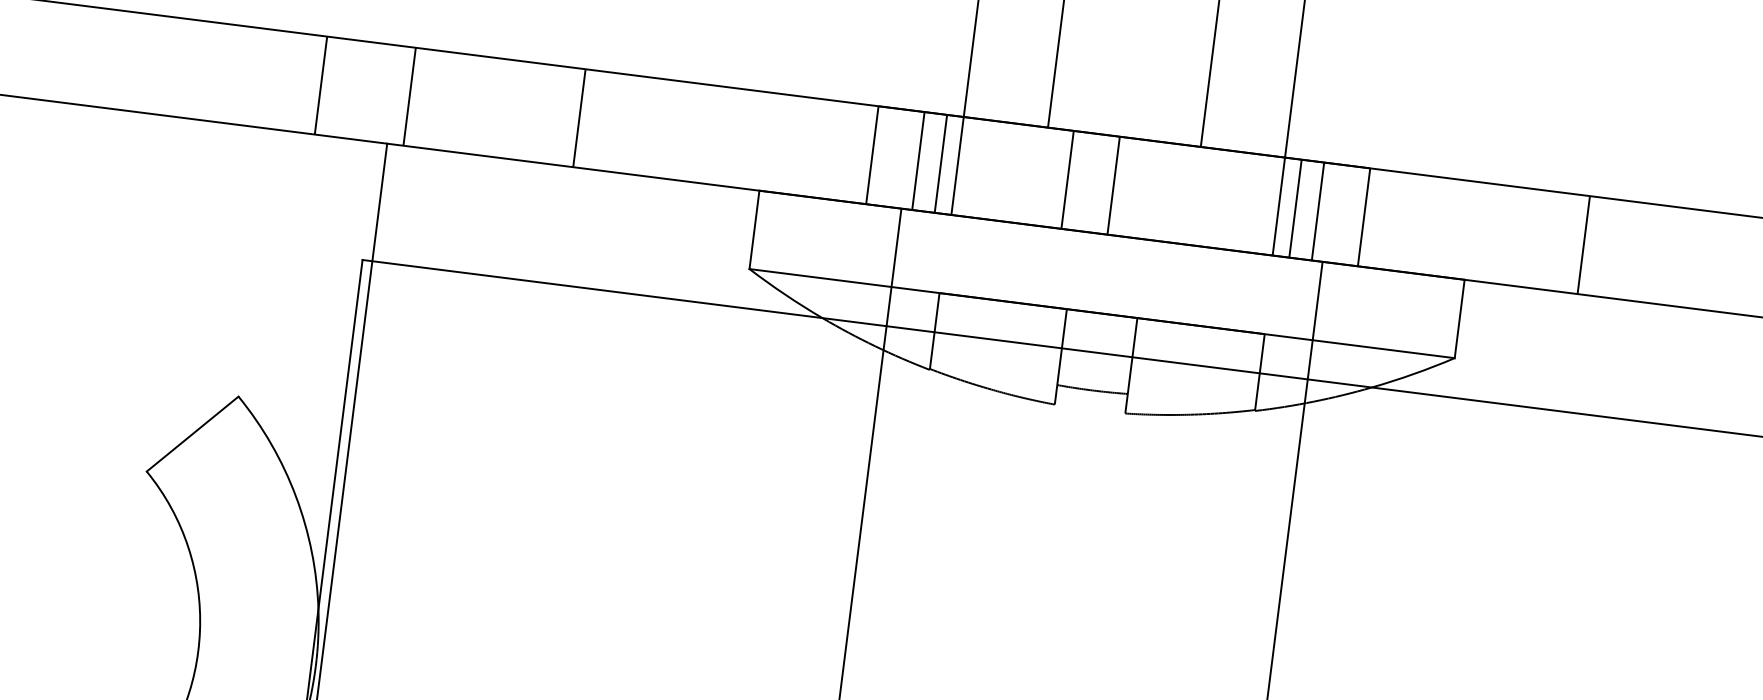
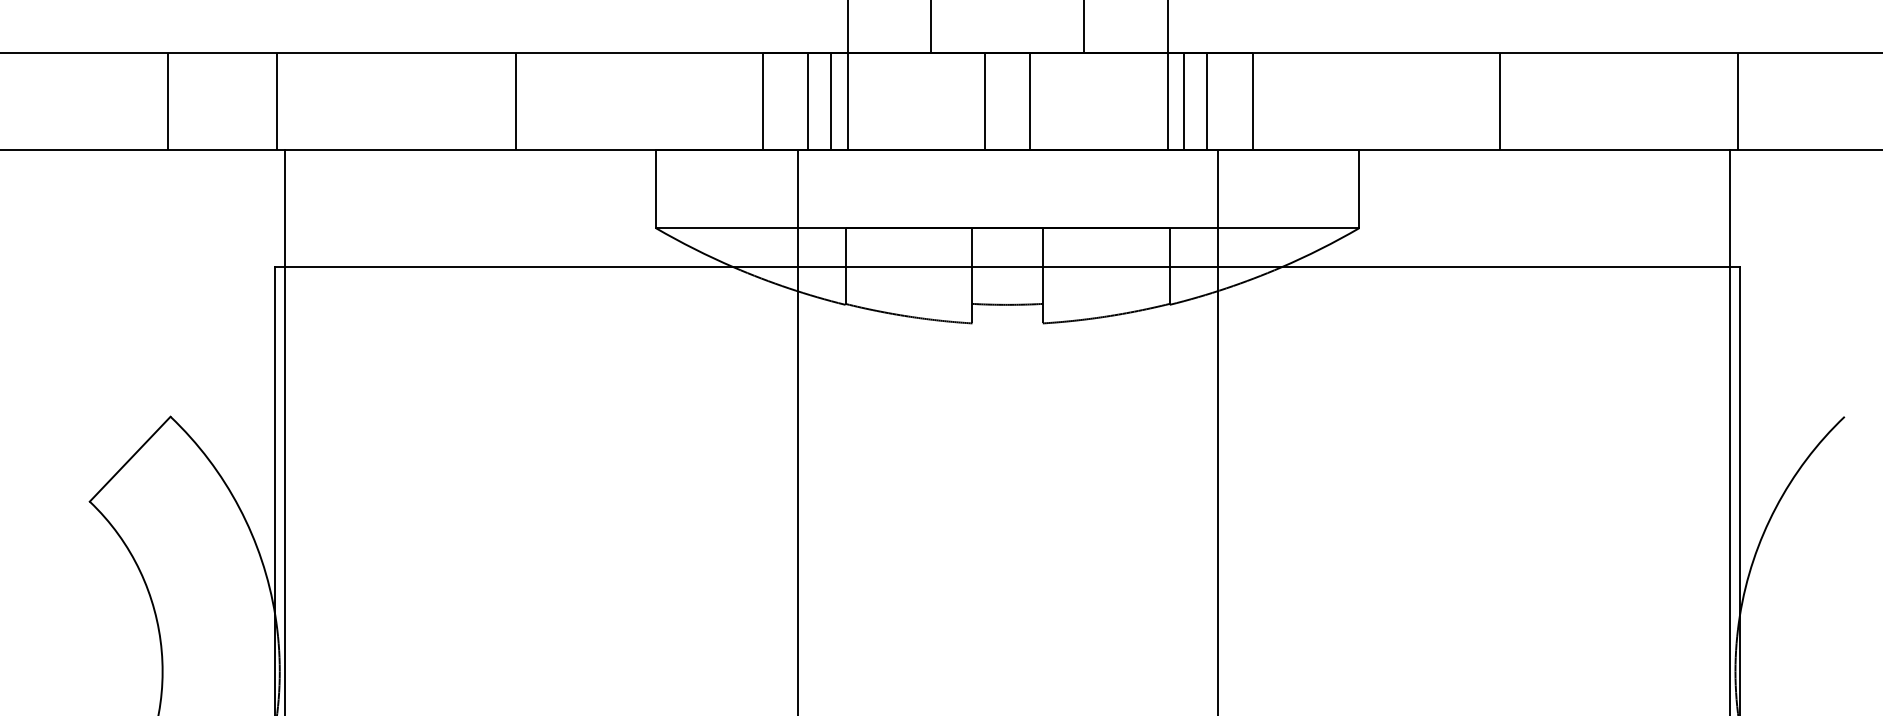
line: (320, 85) -> (167, 101), moved
line: (409, 96) -> (277, 101), moved
line: (579, 118) -> (515, 101), moved
line: (1067, 180) -> (985, 101), moved
line: (1114, 185) -> (1030, 101), moved
line: (1583, 245) -> (1499, 101), moved

